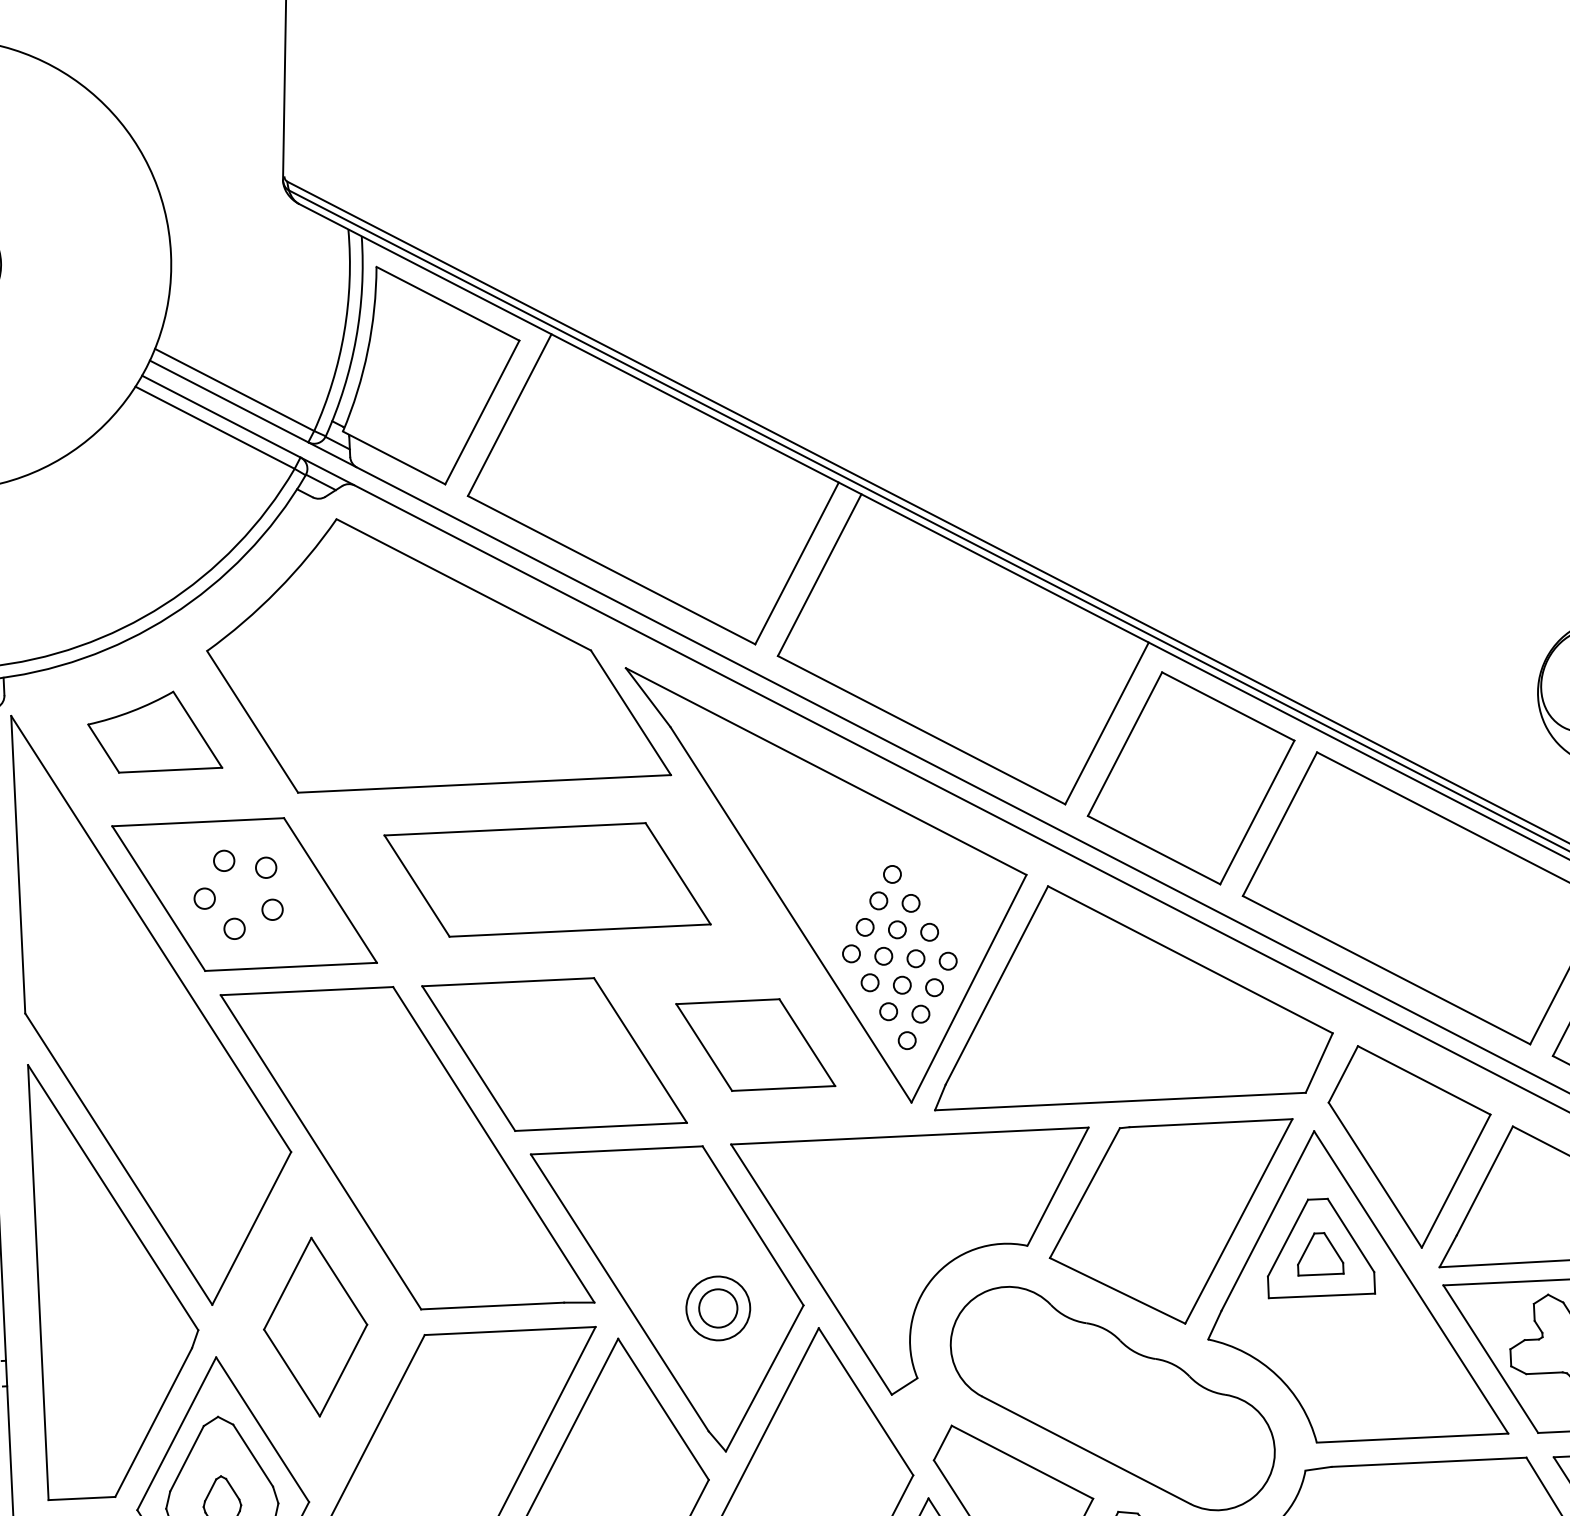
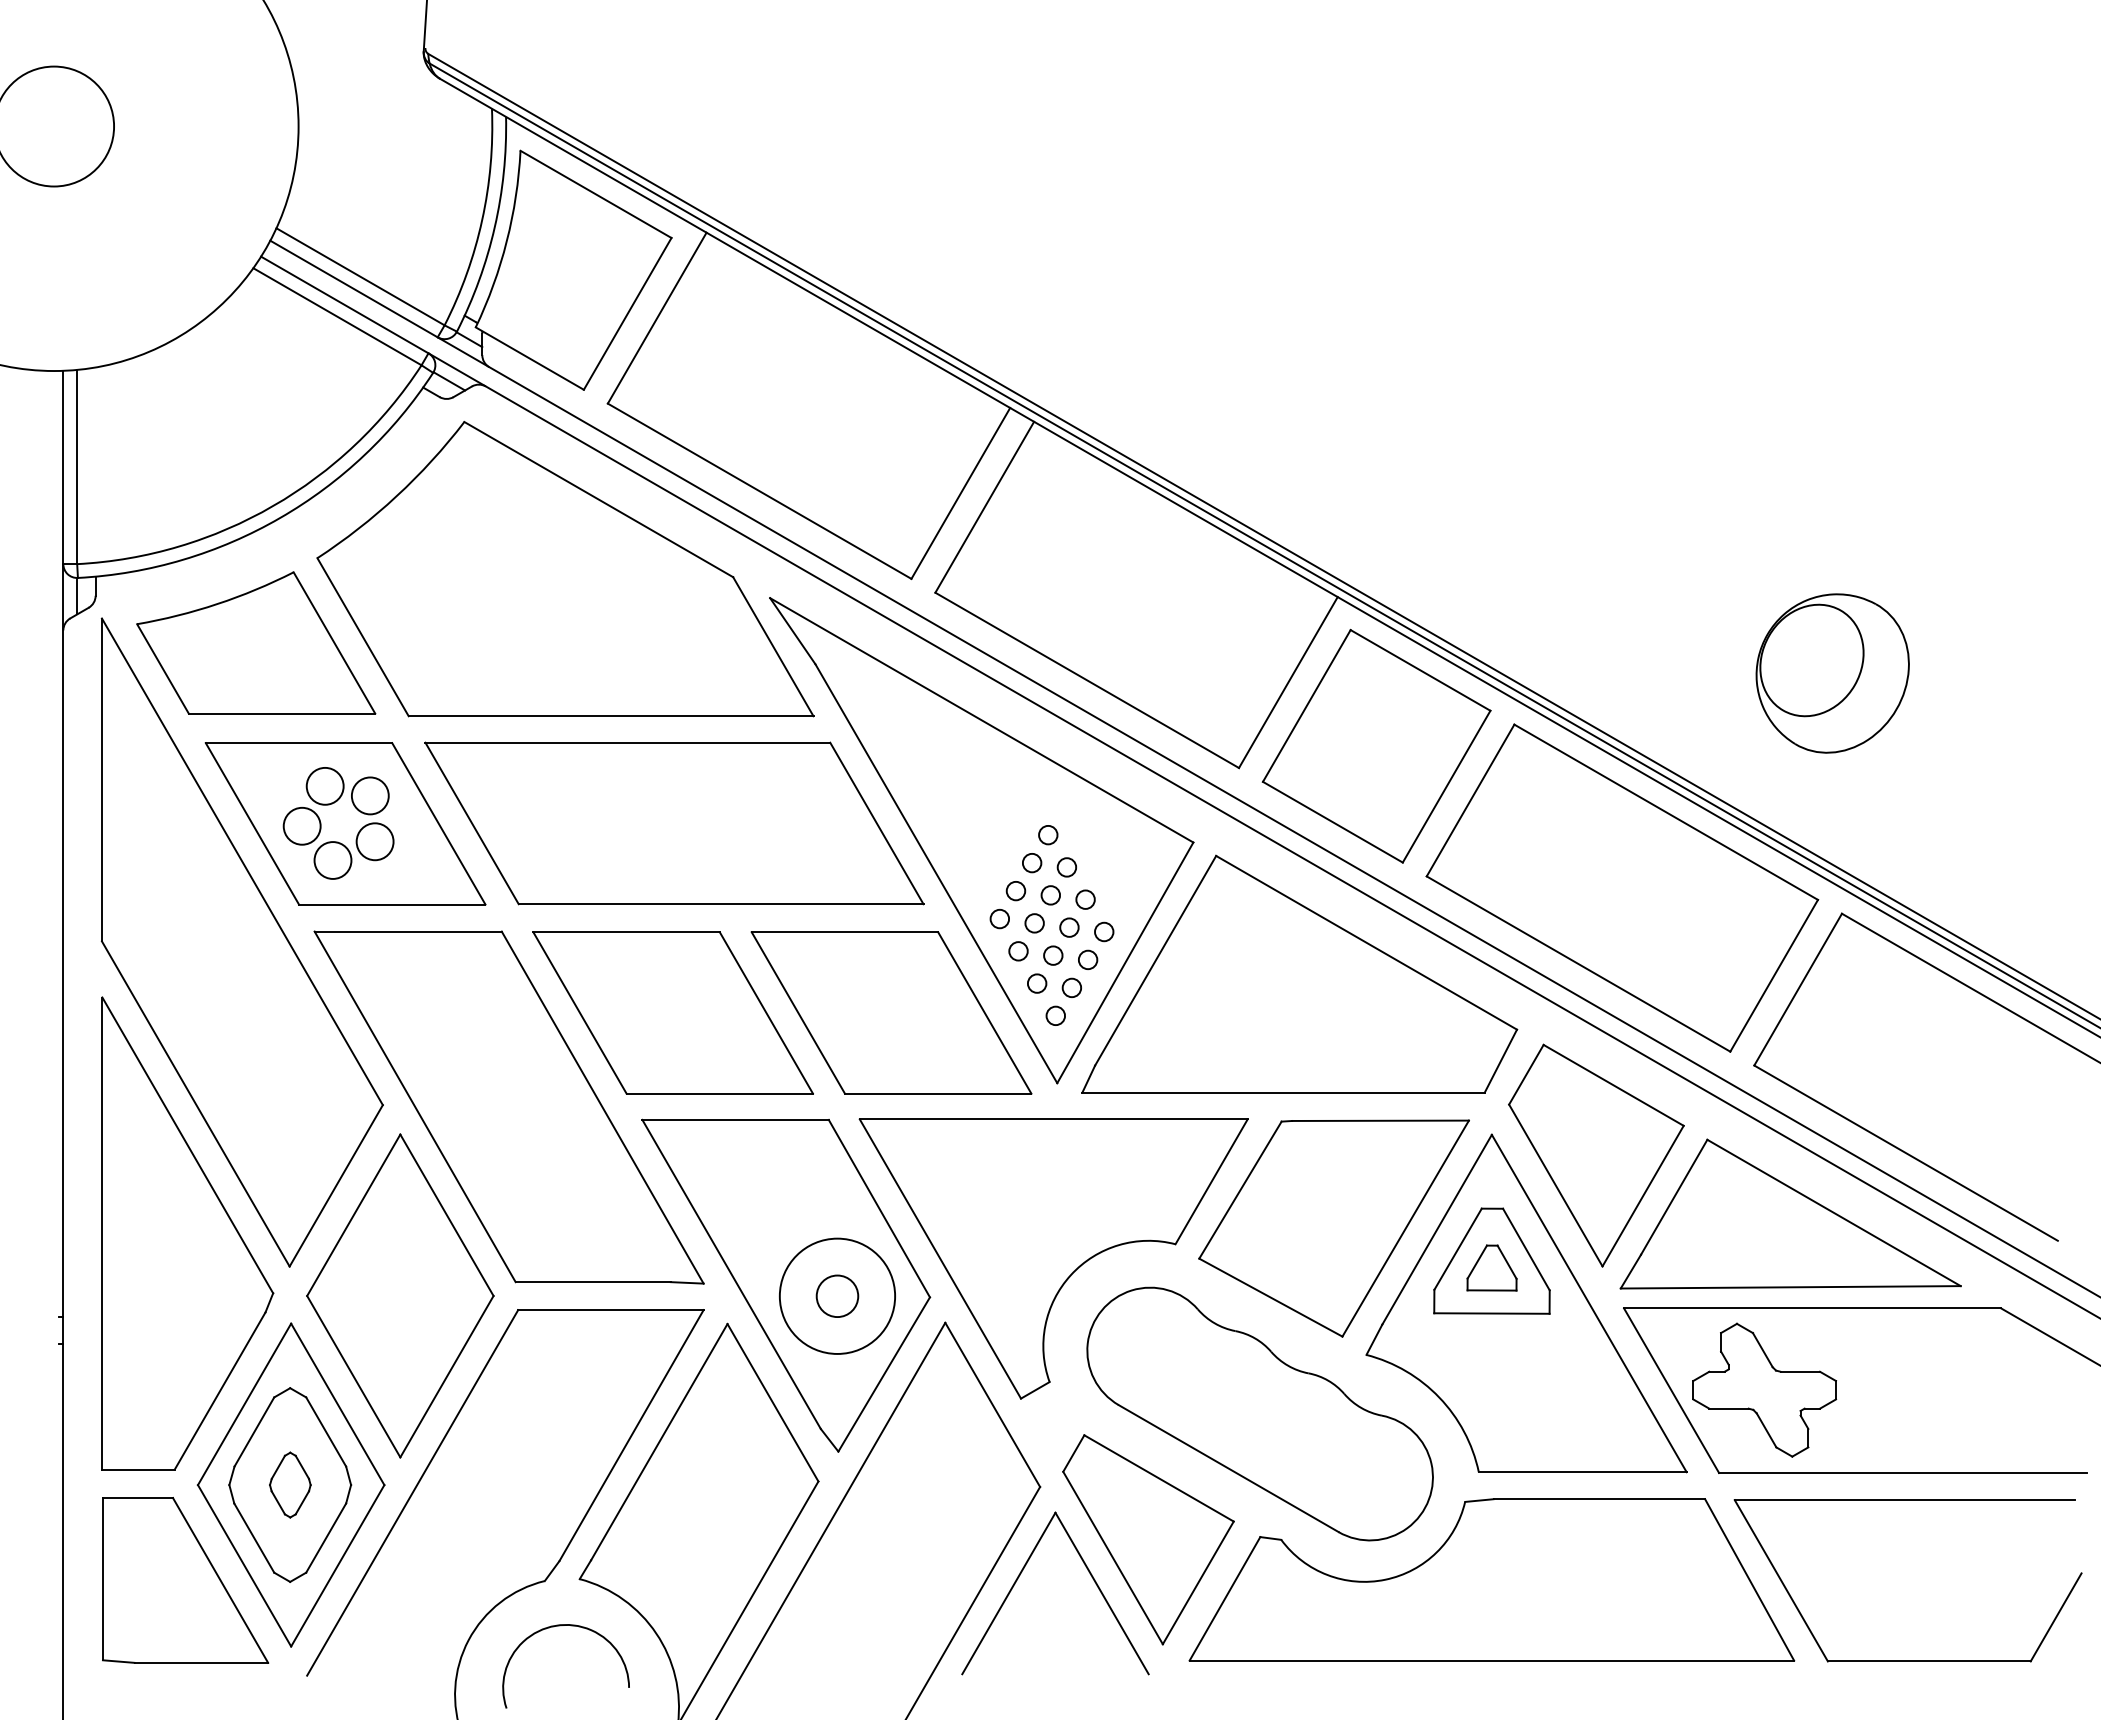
part: (154, 731) -> (256, 642), size x1.67
circle: (223, 860) -> (324, 785), size x1.67
circle: (265, 867) -> (369, 795), size x1.67
part: (547, 879) -> (674, 823), size x1.43
circle: (204, 898) -> (301, 825), size x1.67
circle: (272, 909) -> (374, 841), size x1.67
circle: (234, 928) -> (332, 860), size x1.67
part: (755, 1044) -> (891, 1012), size x1.67
circle: (718, 1307) -> (837, 1295), size x1.67
part: (315, 1326) -> (400, 1295), size x1.67

